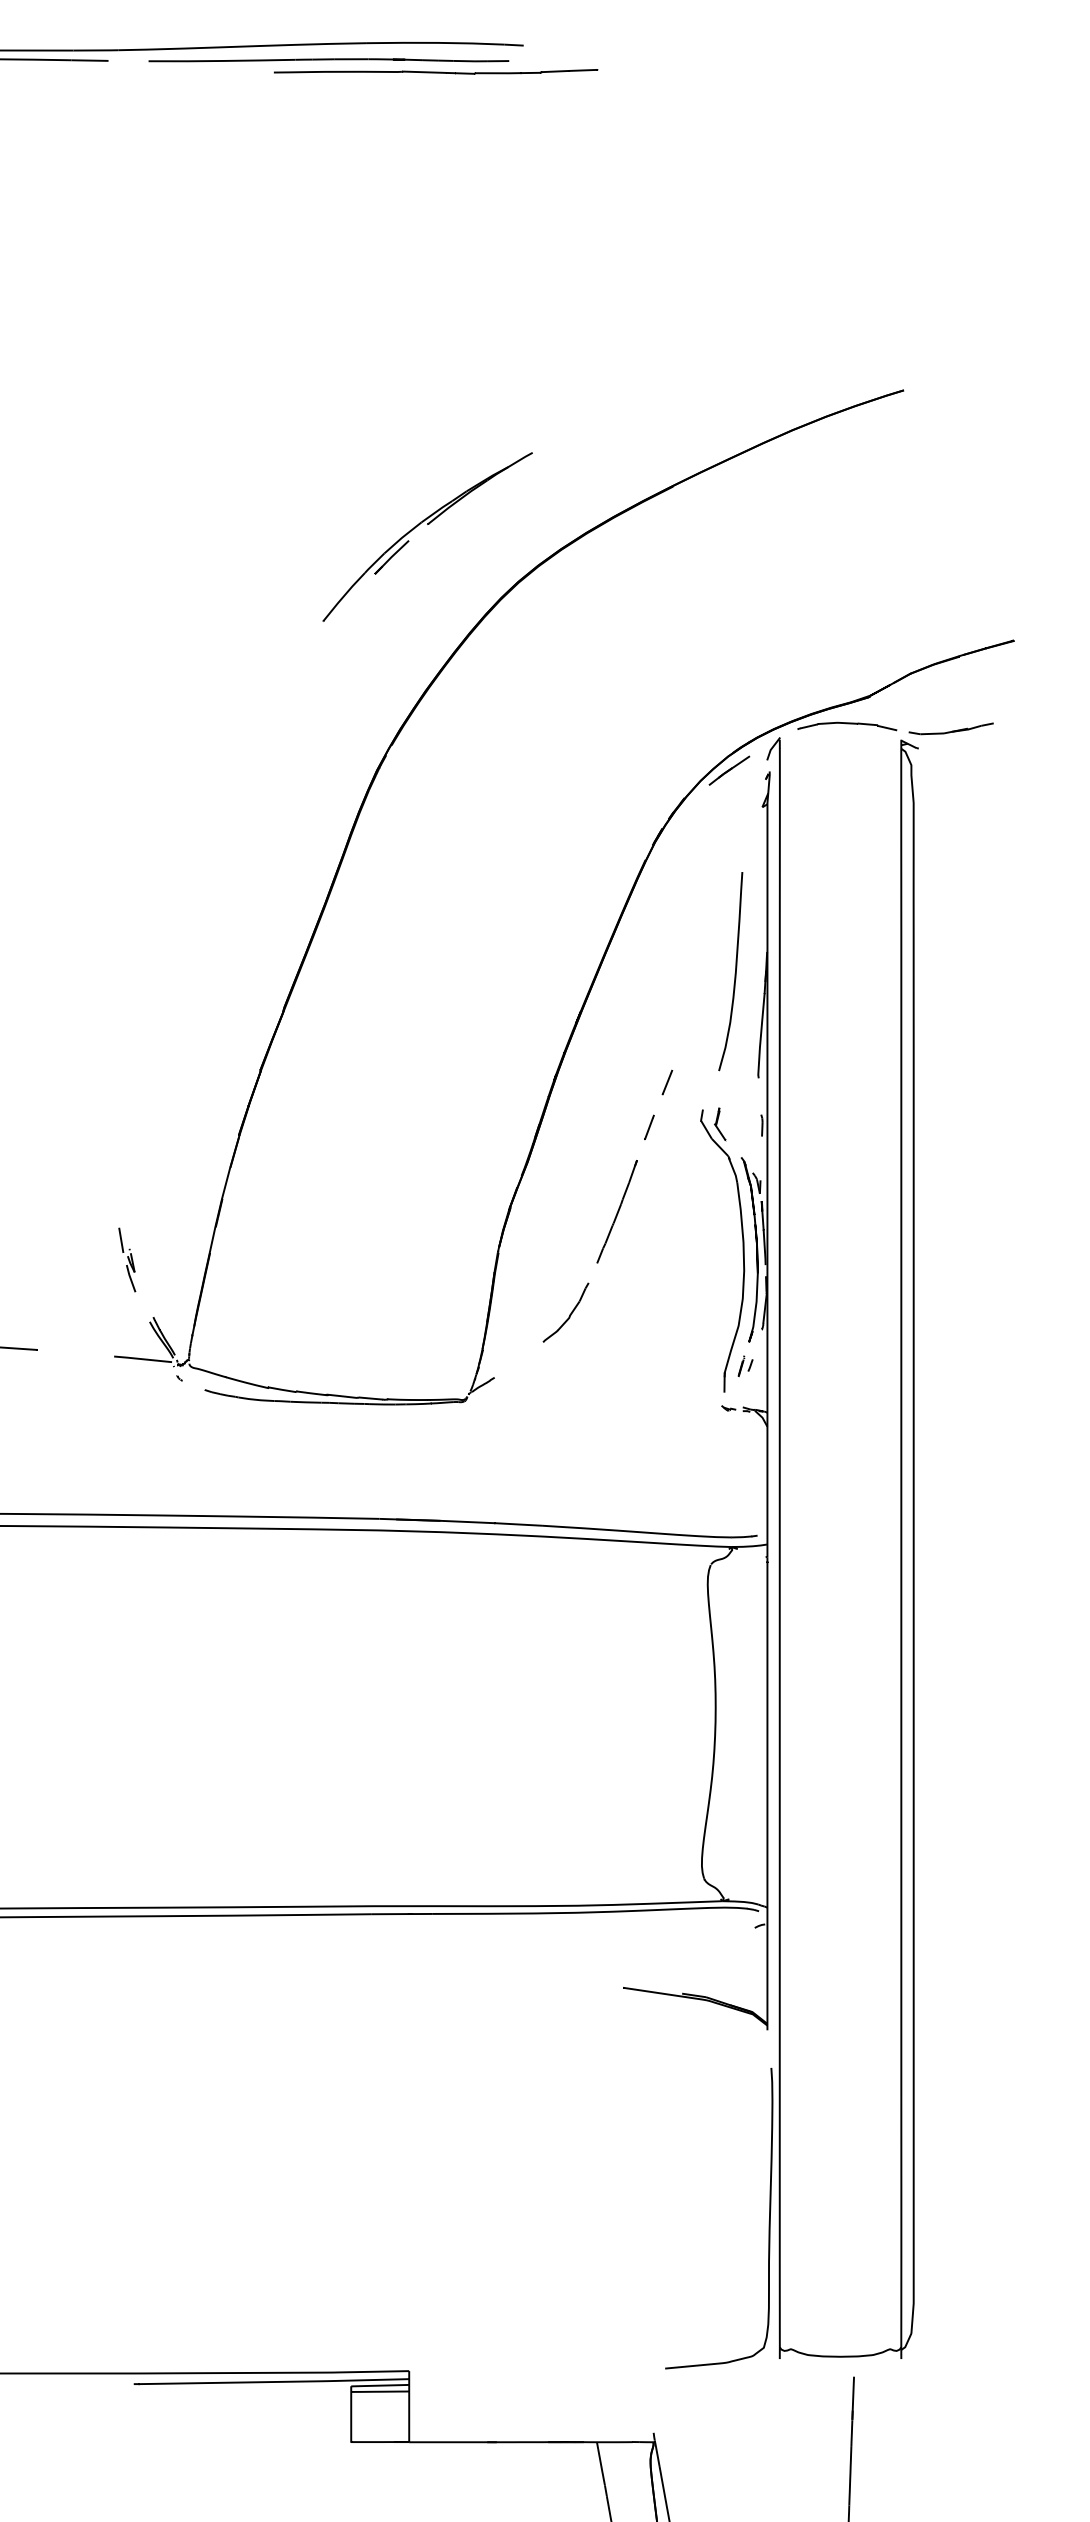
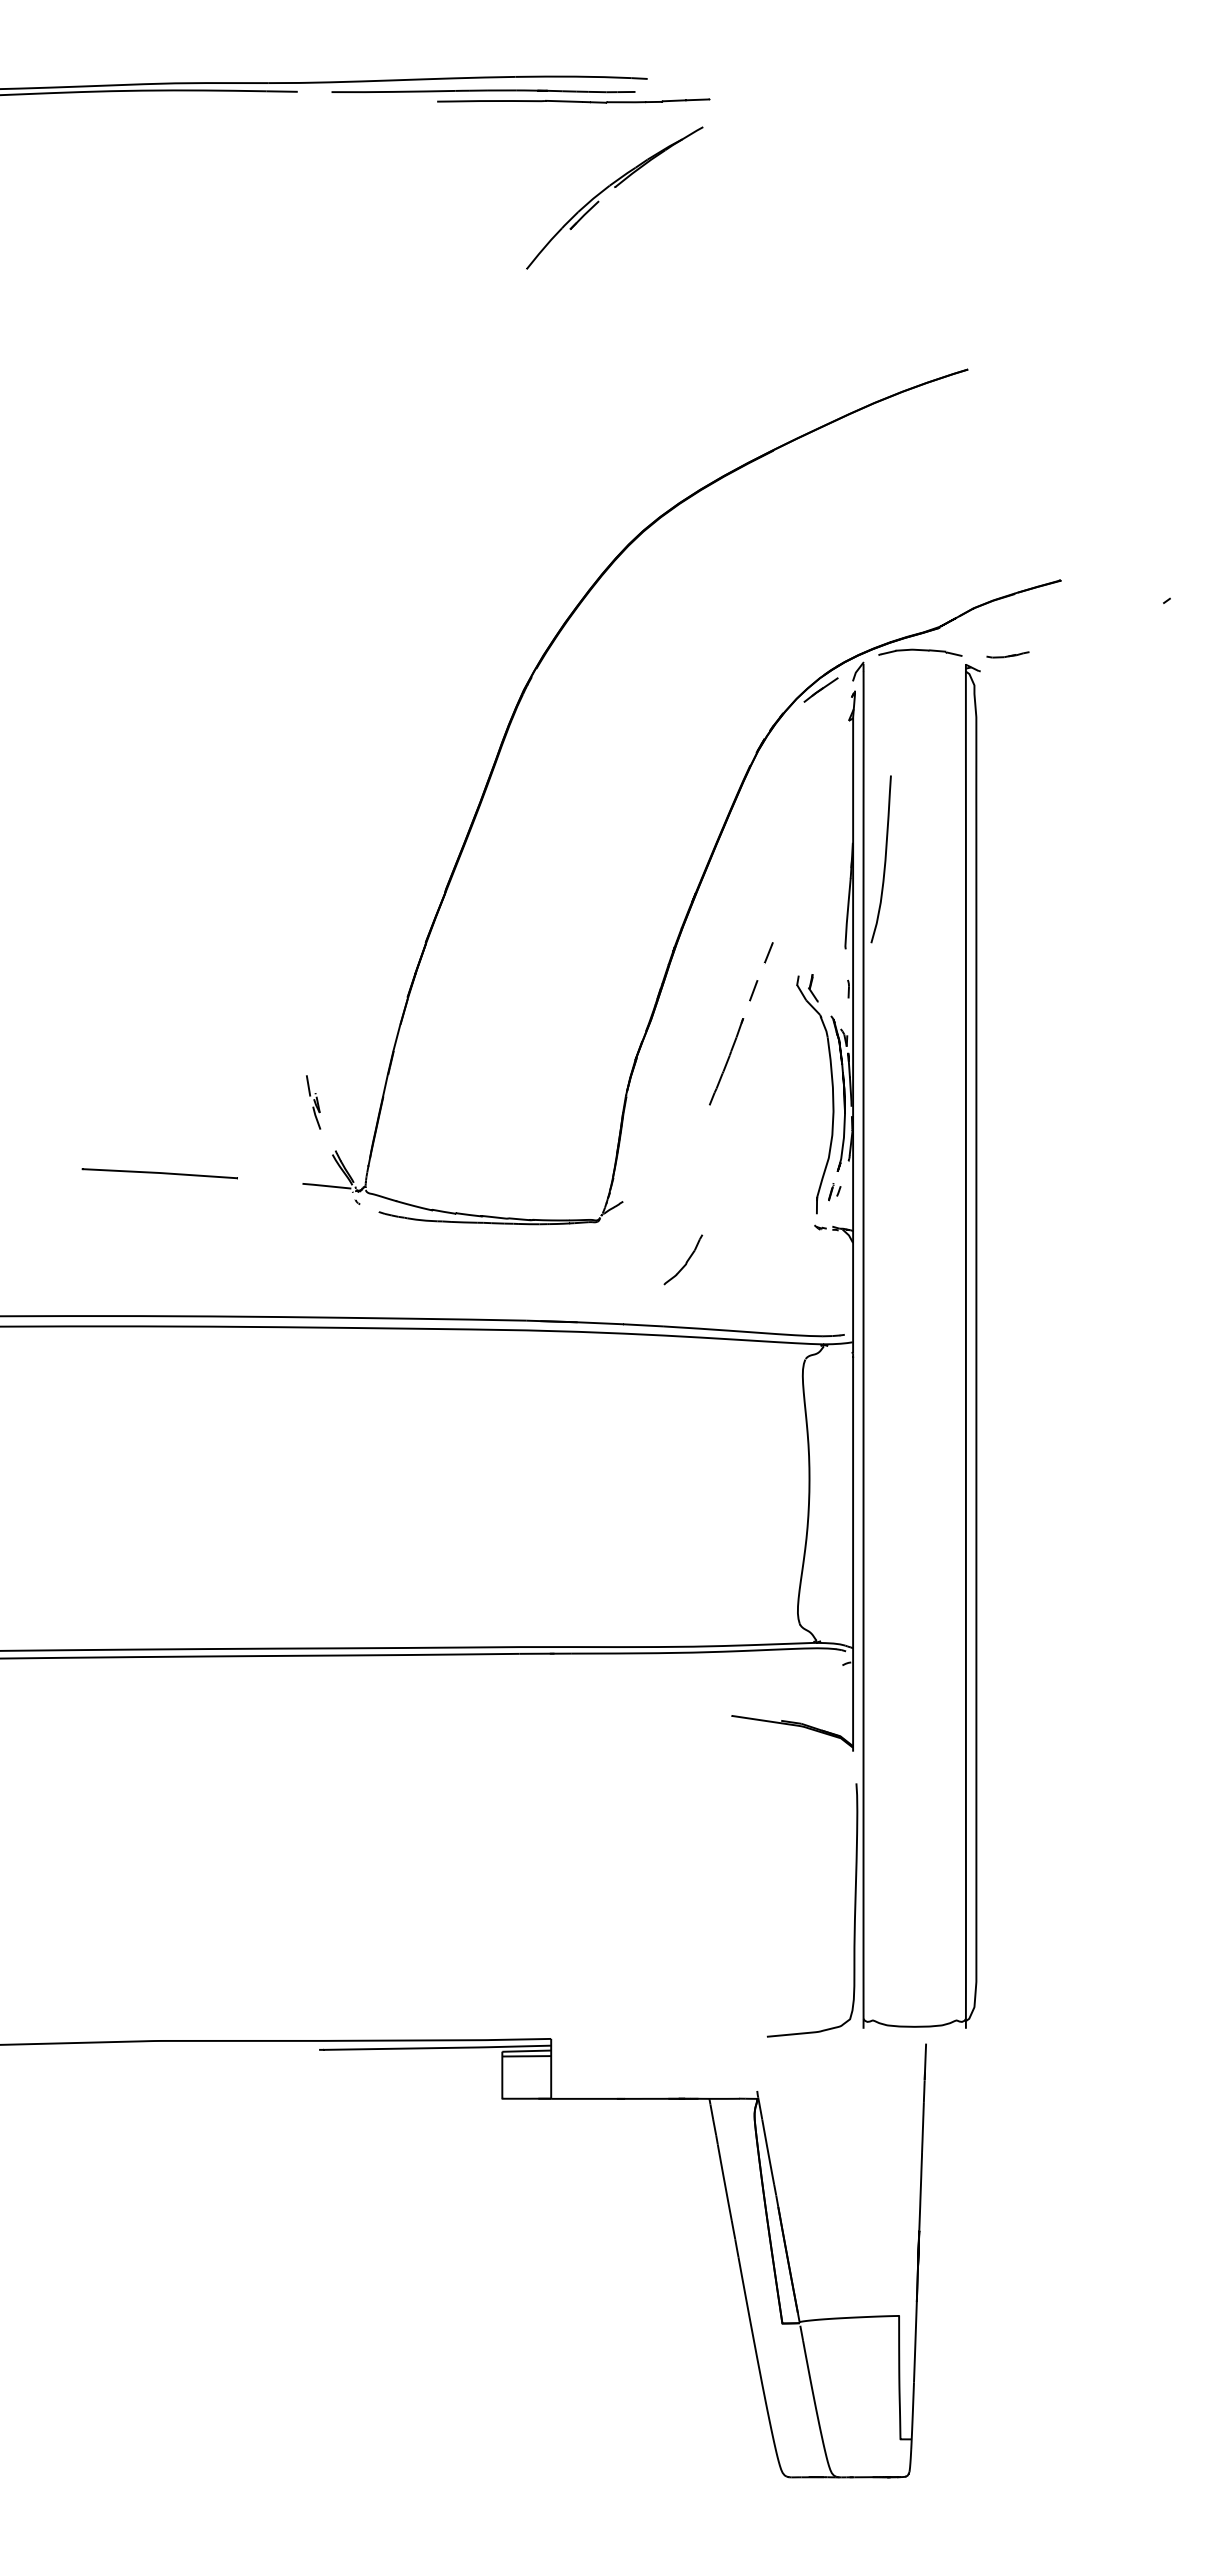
part: (427, 524) -> (614, 187), moved
part: (950, 728) -> (1007, 654), size x0.6
curve: (734, 971) -> (884, 859), moved
part: (566, 1312) -> (683, 1259), moved

